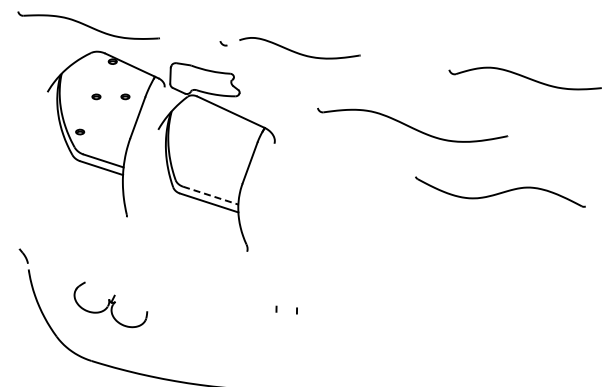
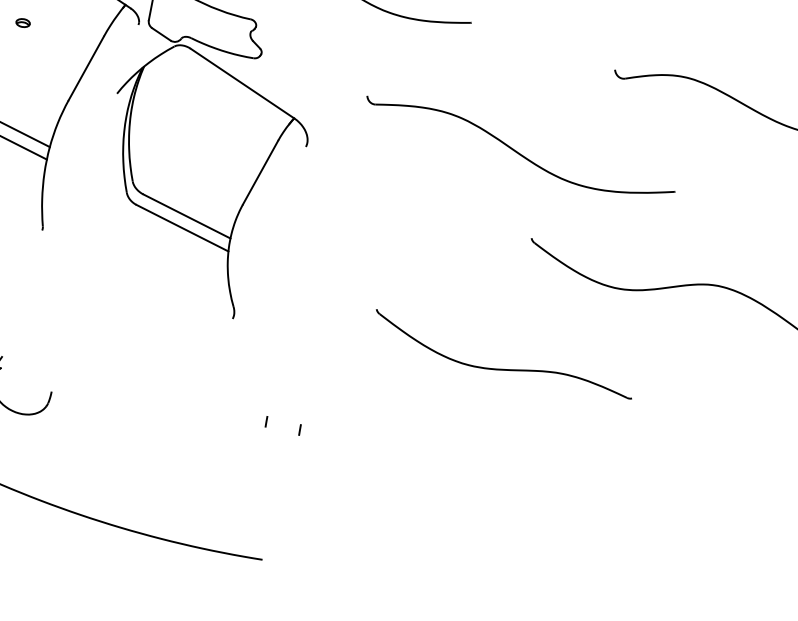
part: (125, 96) -> (71, 29), removed
part: (412, 124) -> (519, 147), moved
line: (211, 195) -> (188, 216), dashed -> solid
part: (411, 255) -> (504, 367), added

